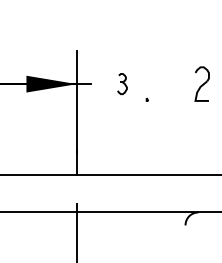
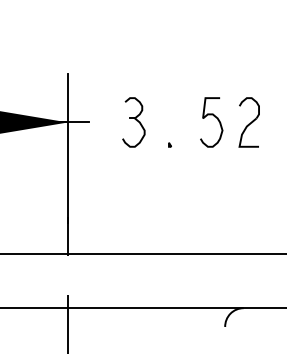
curve: (178, 81) -> (214, 118), added
part: (122, 83) -> (133, 121), size x1.67

